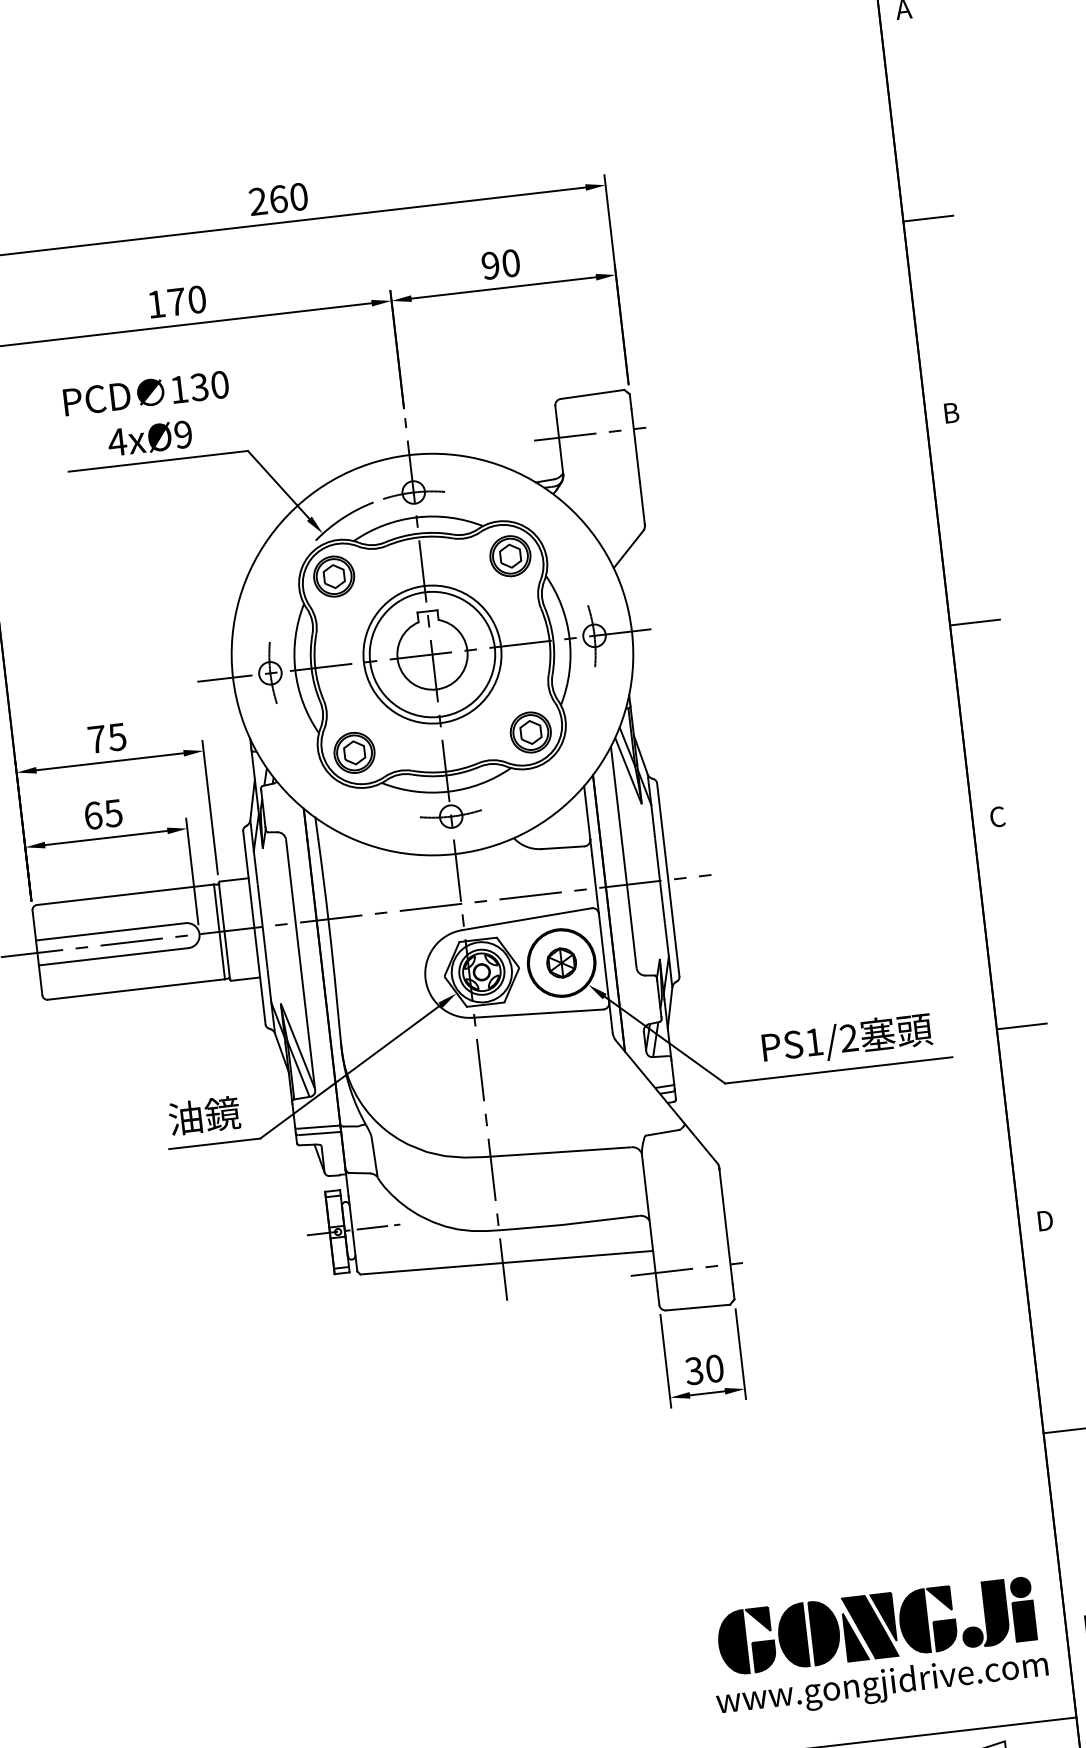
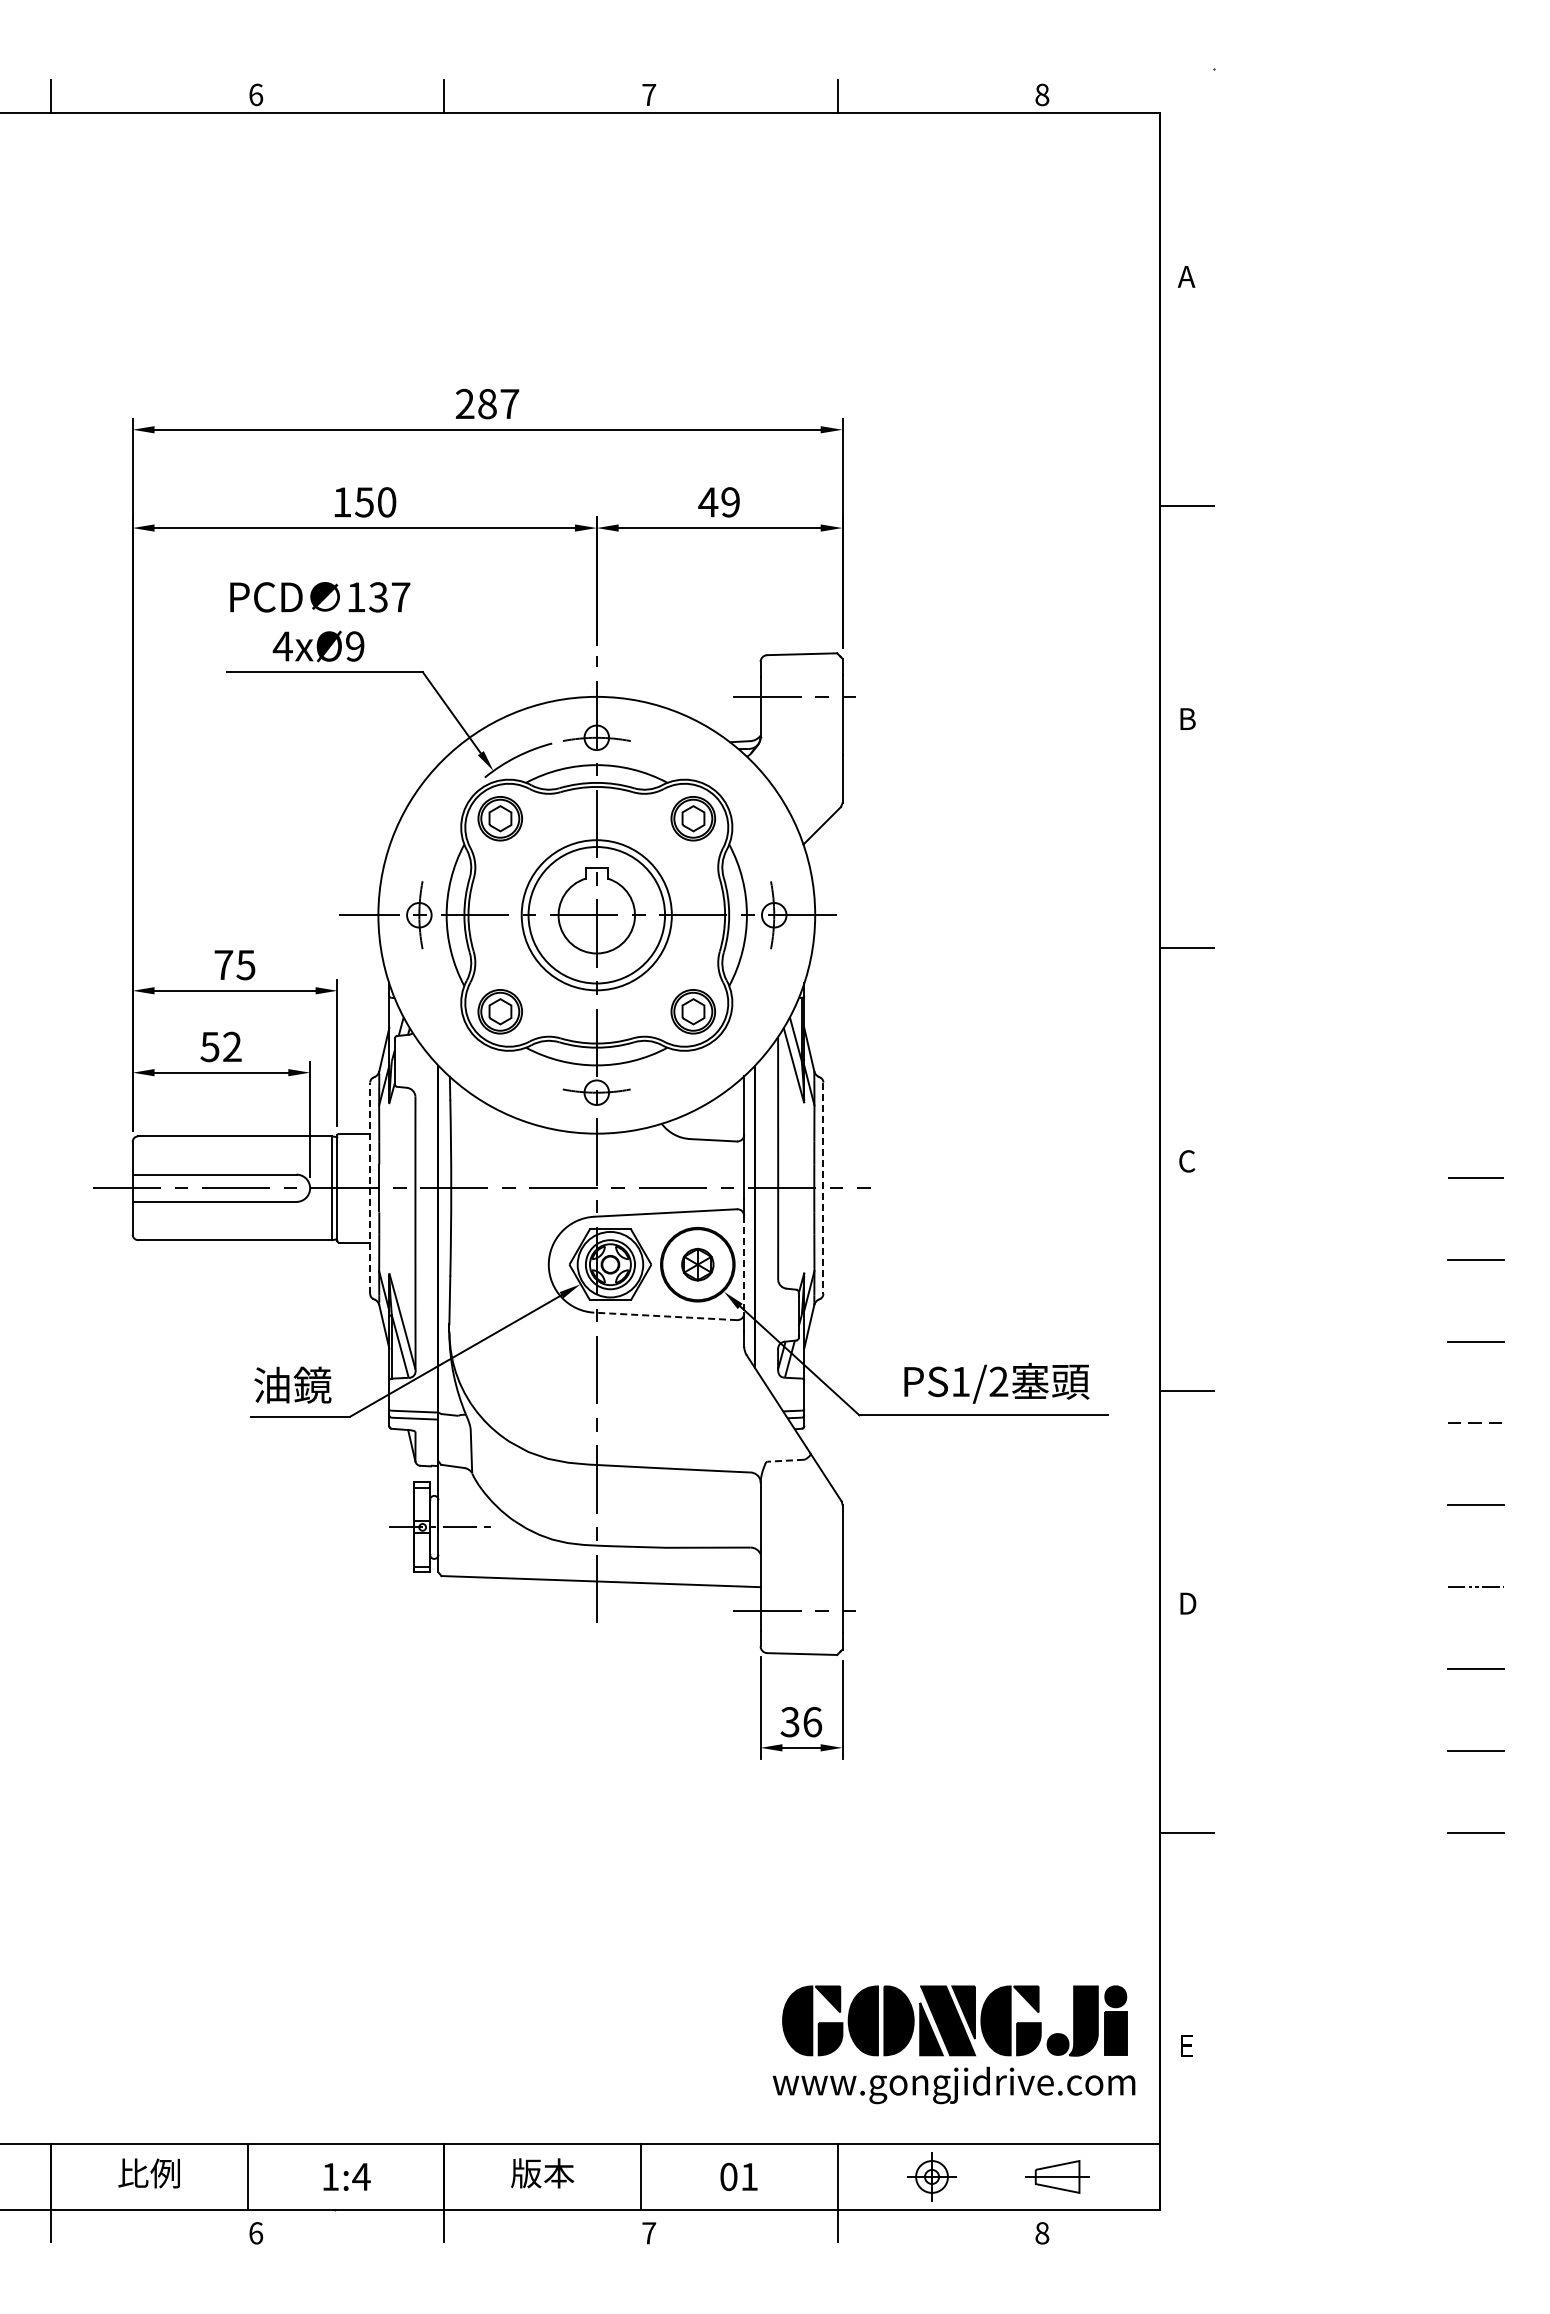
text: (288, 197) -> (498, 403), 260 -> 287
text: (500, 264) -> (718, 502), 90 -> 49
text: (175, 302) -> (363, 502), 170 -> 150
text: (219, 385) -> (400, 597), 130 -> 137
text: (102, 814) -> (220, 1046), 65 -> 52
line: (668, 880) -> (823, 1188), solid -> dashed
line: (254, 928) -> (370, 1188), solid -> dashed
line: (604, 957) -> (744, 1264), solid -> dashed
line: (537, 1013) -> (665, 1316), solid -> dashed
line: (662, 1132) -> (785, 1460), solid -> dashed
text: (714, 1369) -> (812, 1722), 30 -> 36

